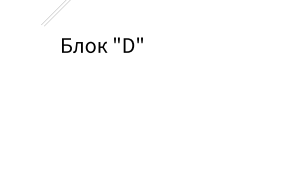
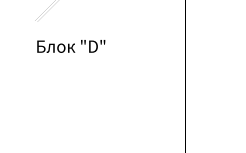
text: (102, 44) -> (71, 45), moved

